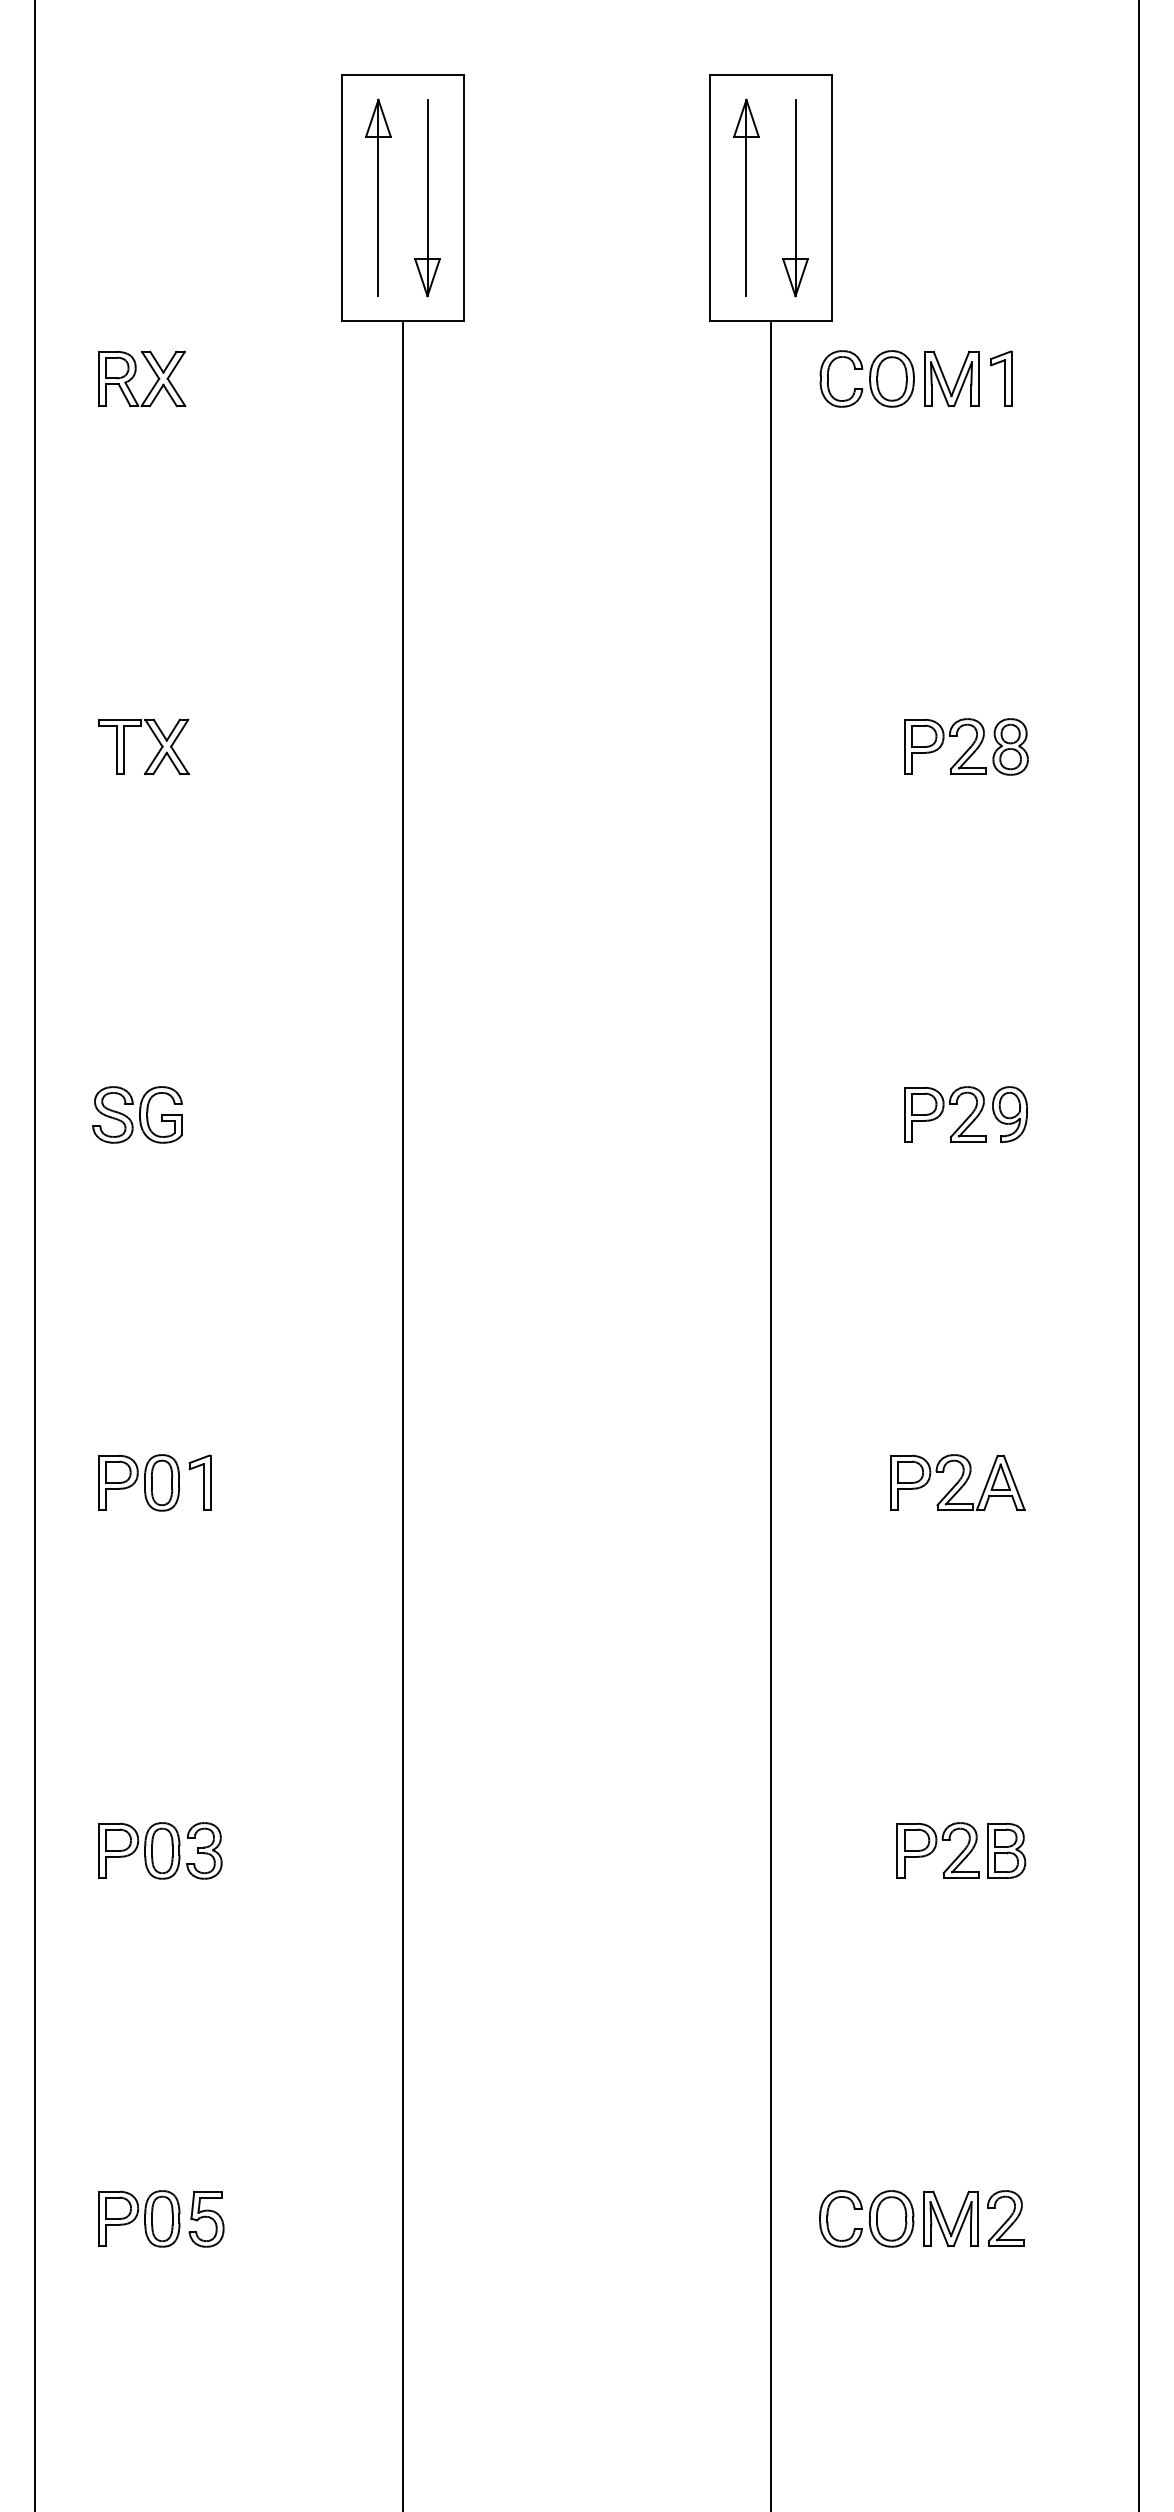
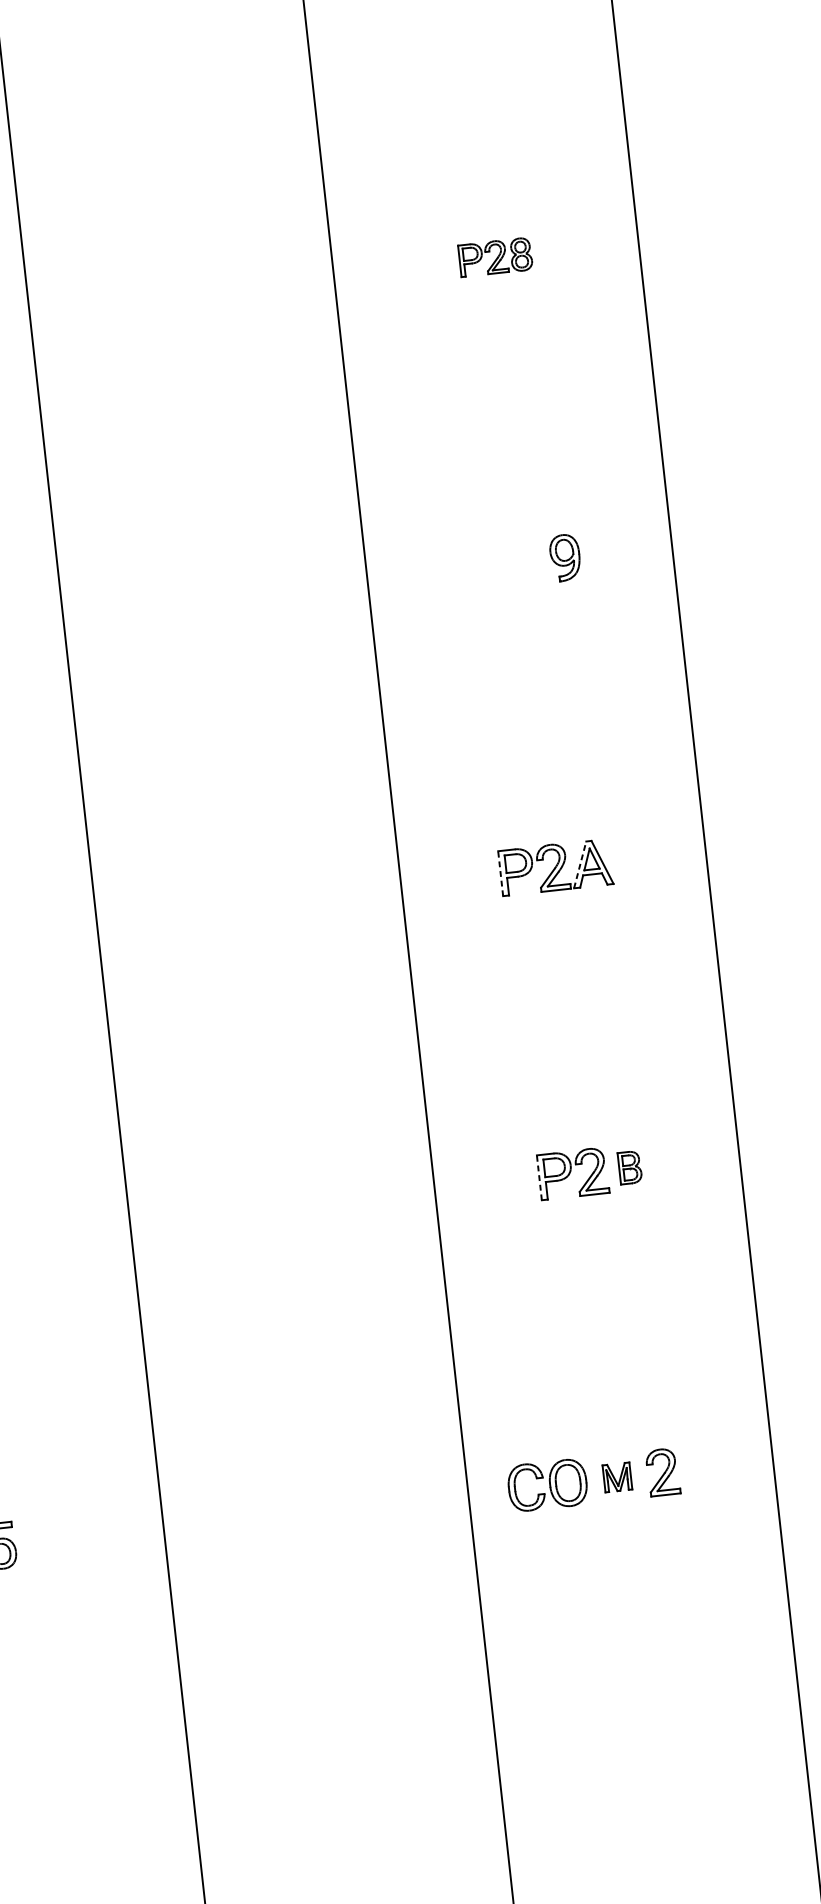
part: (966, 746) -> (495, 257), size x0.7
part: (945, 1114) -> (511, 563), removed
line: (891, 1482) -> (500, 873), solid -> dashed
line: (987, 1482) -> (580, 864), solid -> dashed
line: (897, 1850) -> (539, 1177), solid -> dashed
part: (1006, 1850) -> (629, 1167), size x0.7
part: (950, 2218) -> (616, 1477), size x0.6

